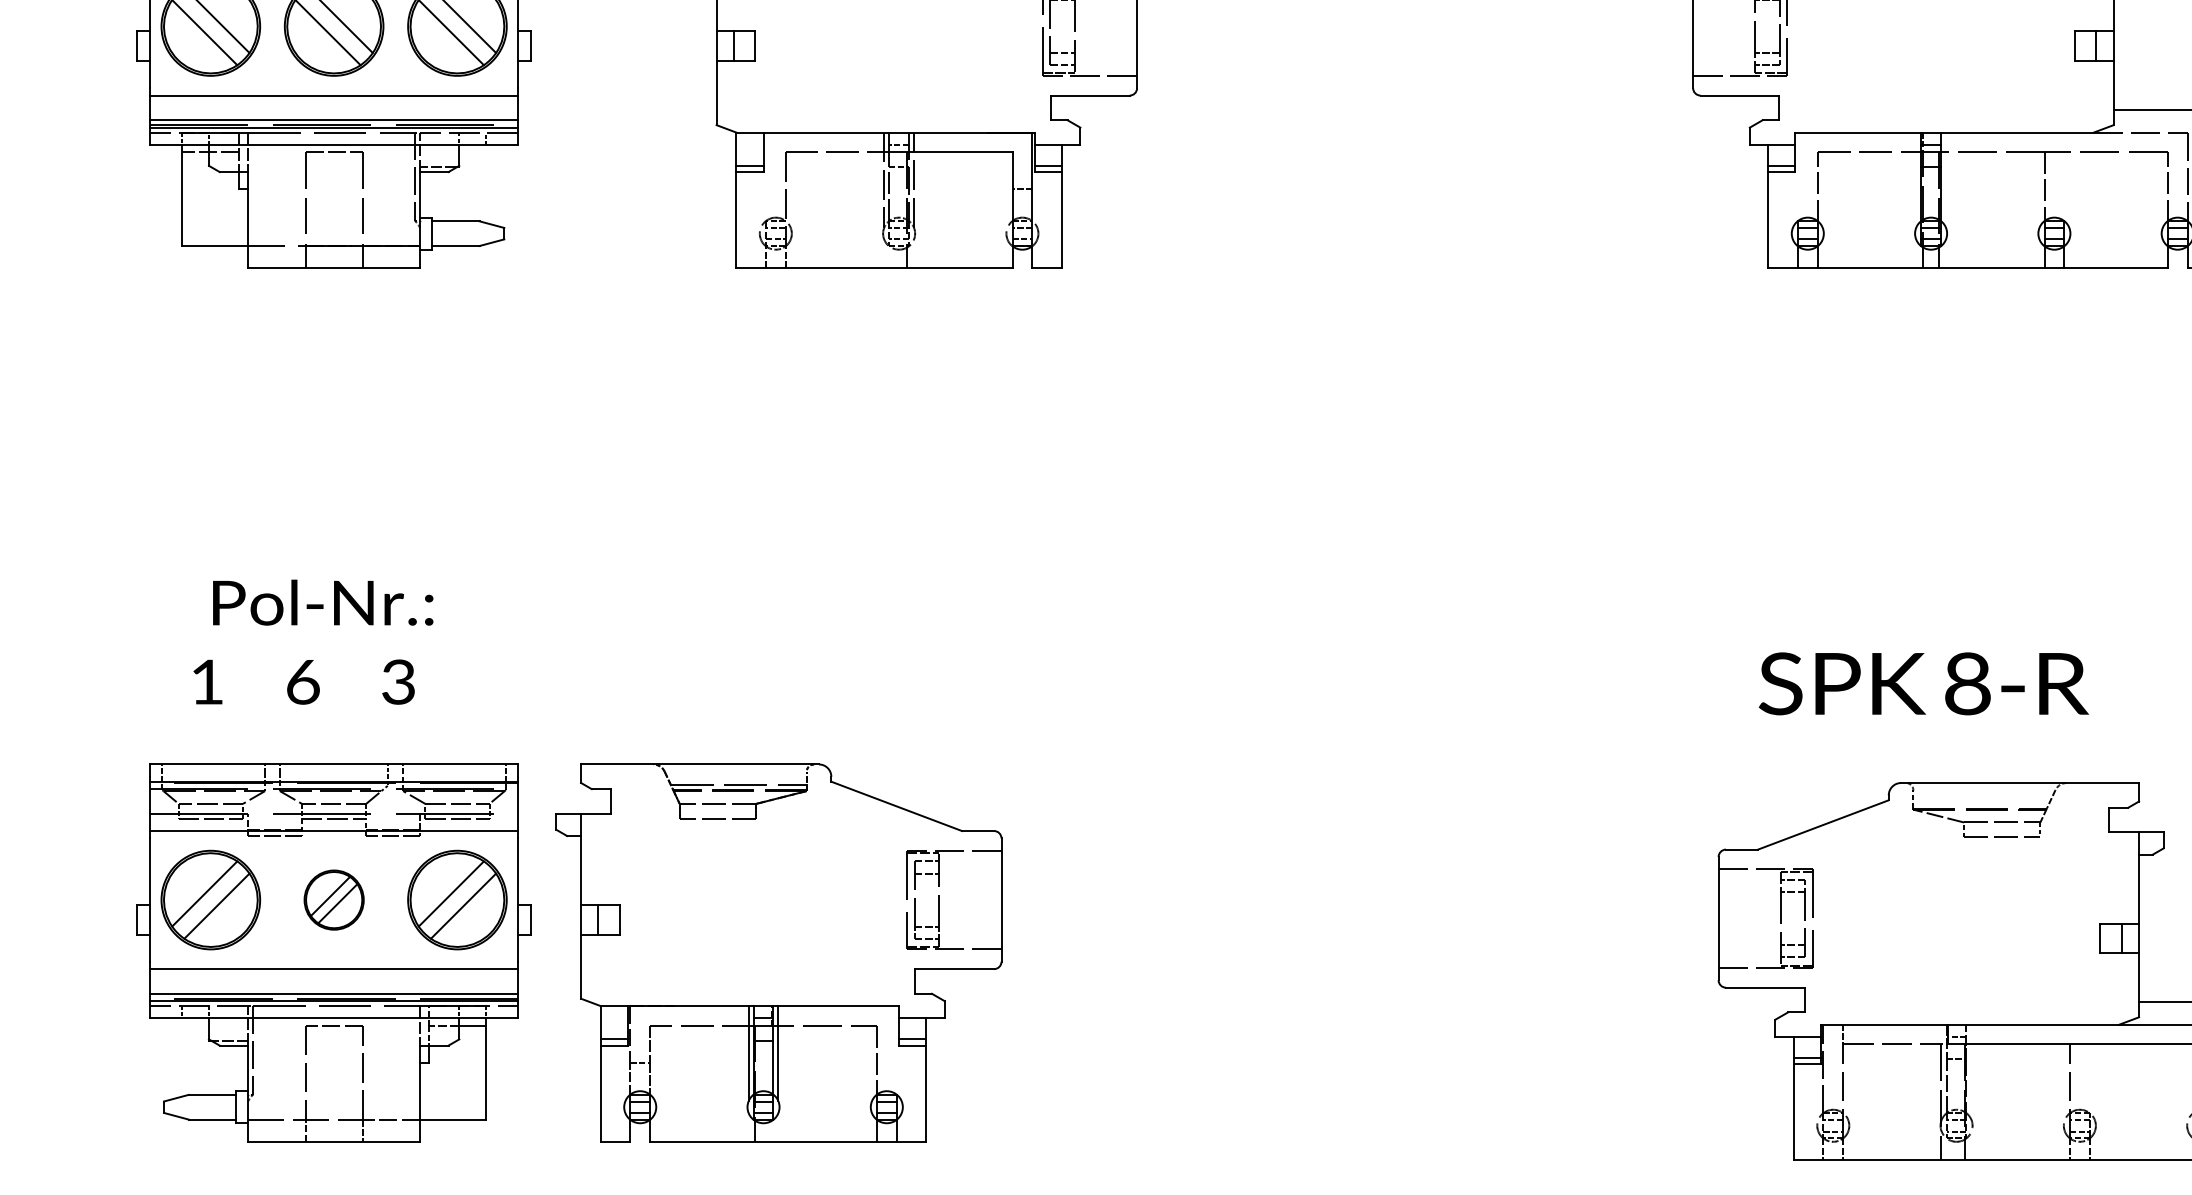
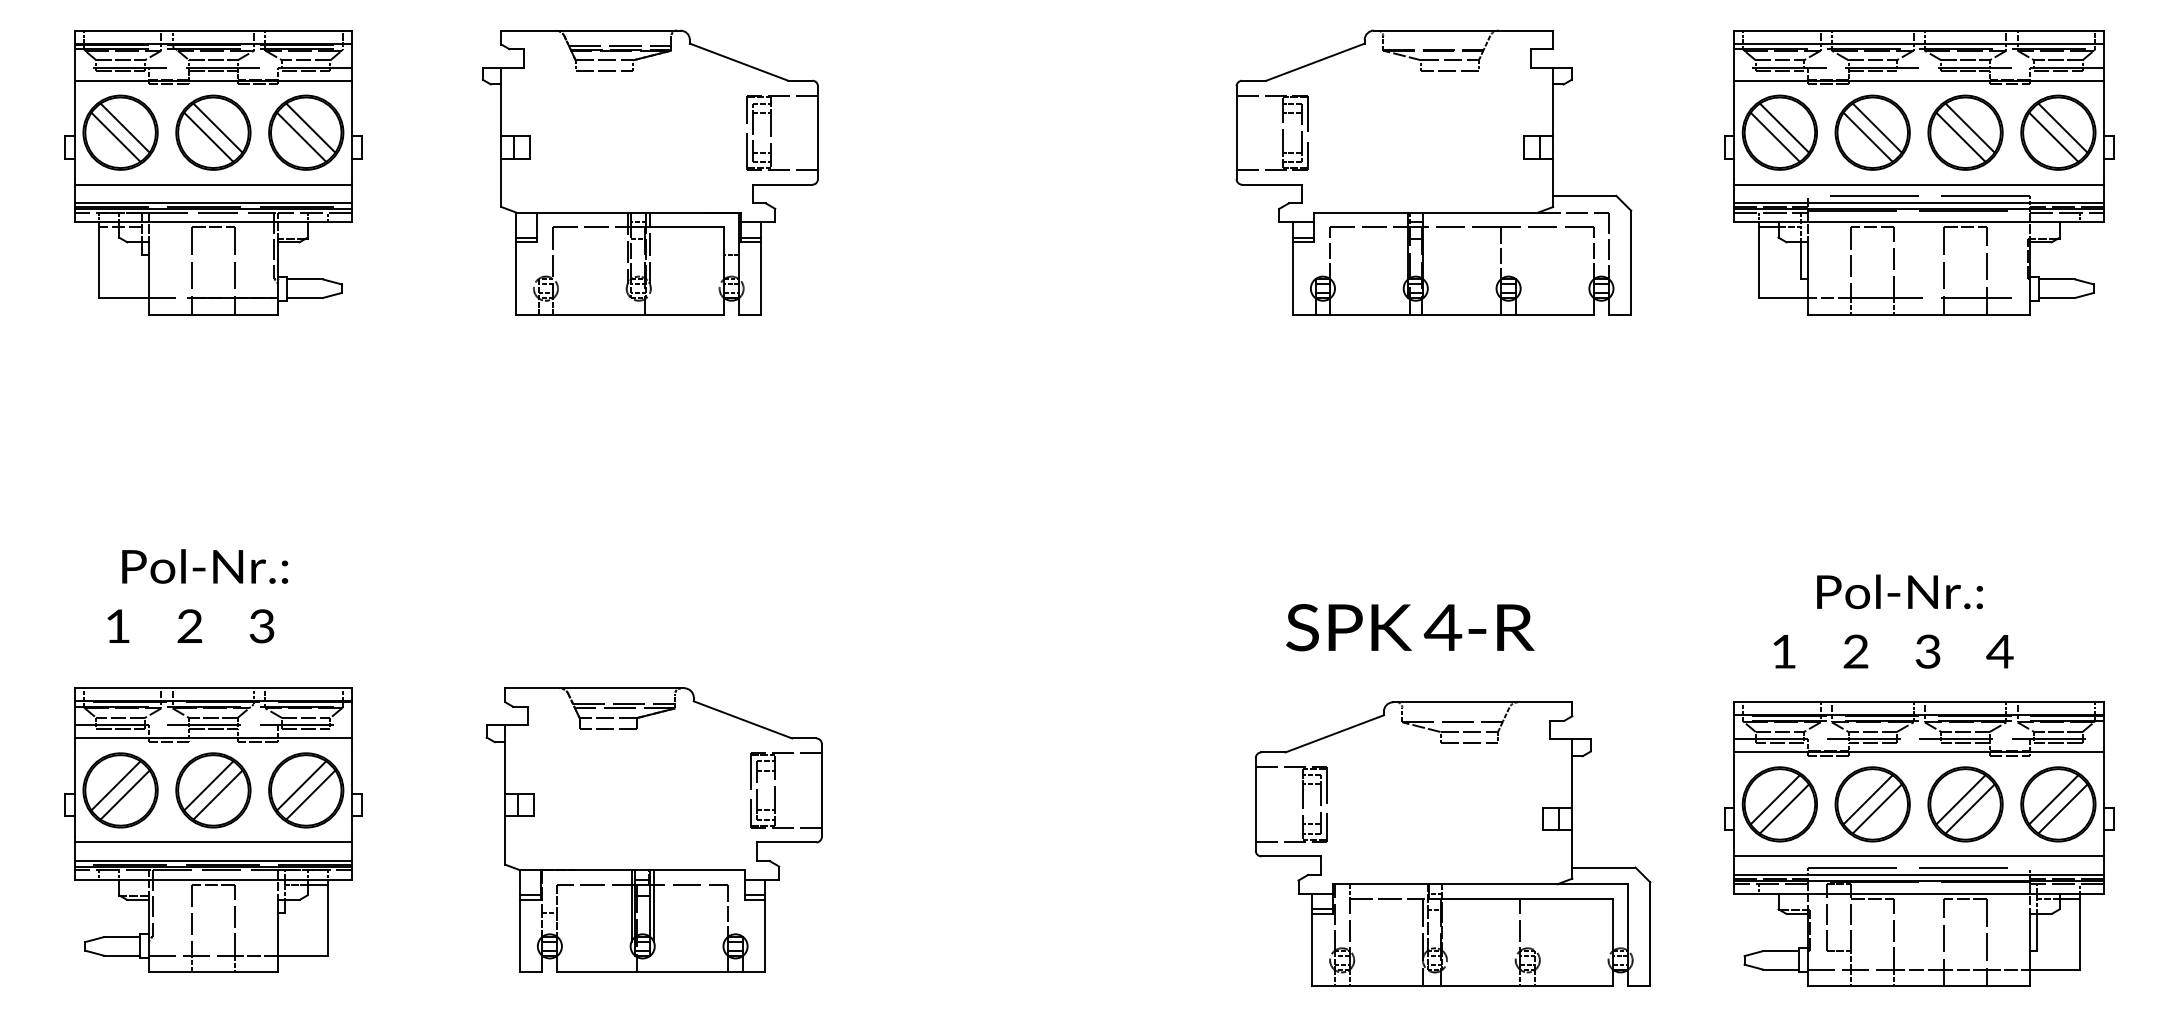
text: (302, 682) -> (189, 626), 6 -> 2
text: (1966, 683) -> (1442, 627), 8-R -> 4-R
part: (334, 900) -> (213, 790), size x1.67
part: (777, 951) -> (653, 829), moved

